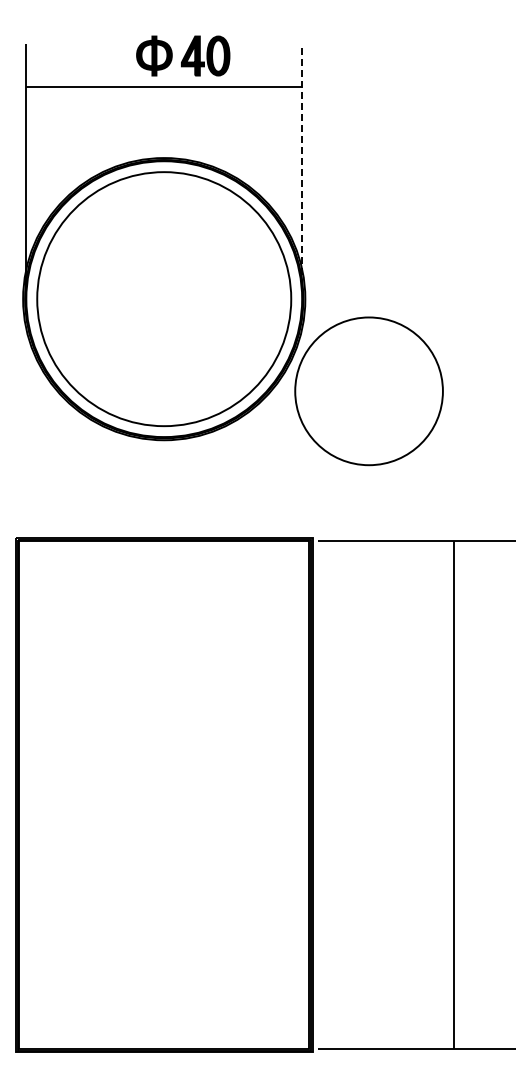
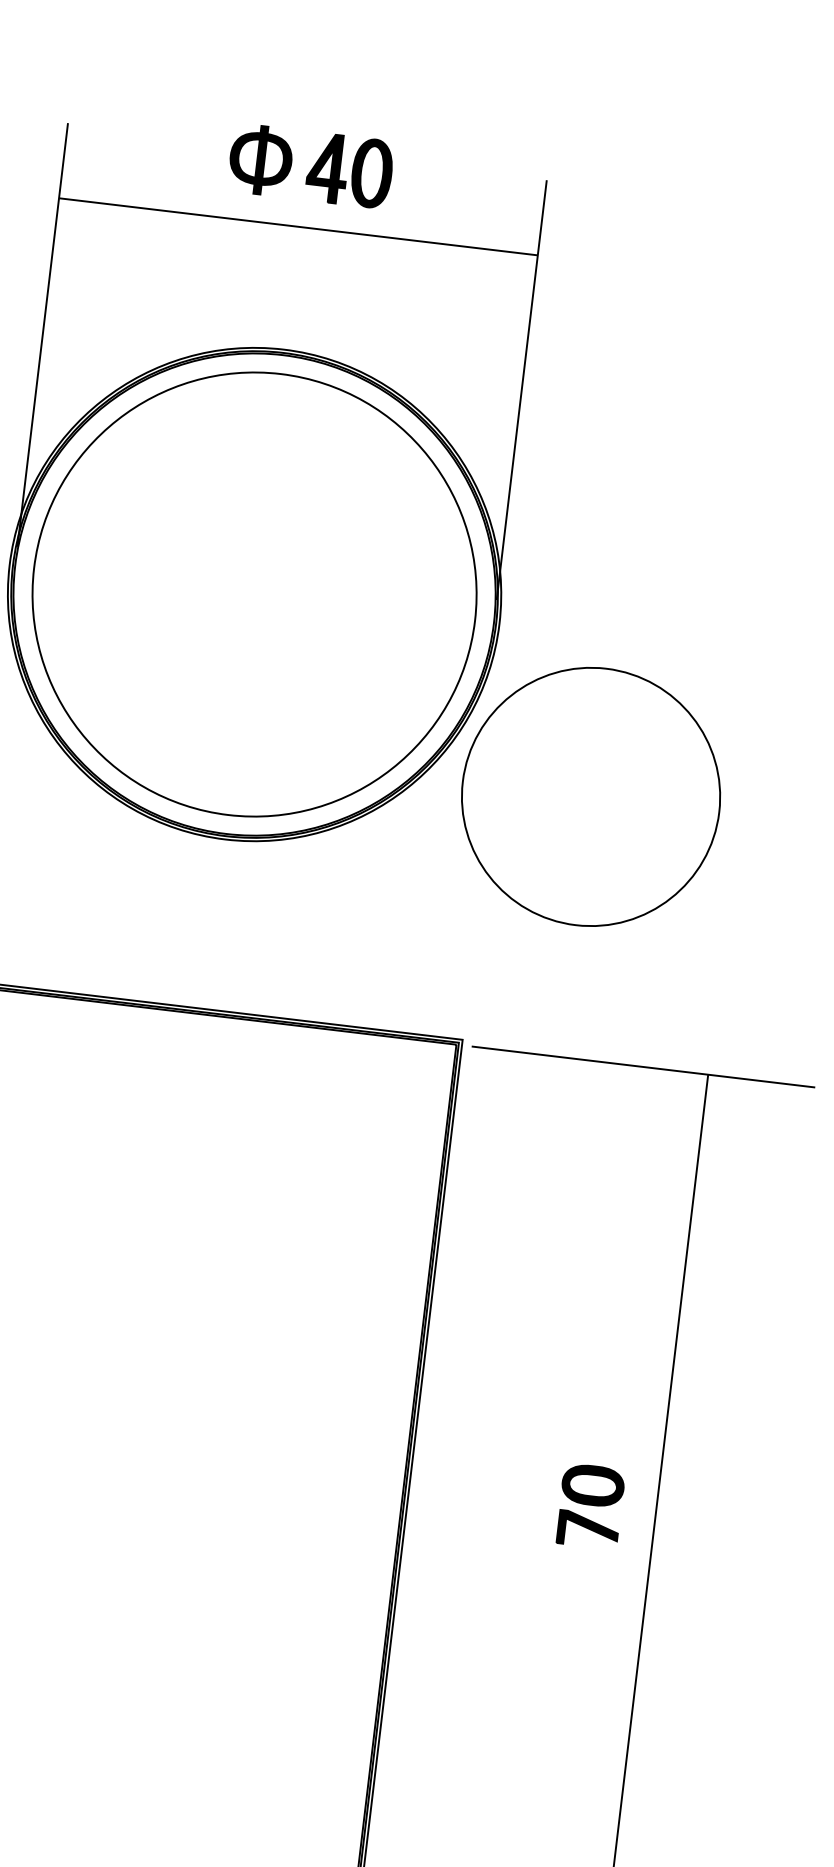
part: (183, 55) -> (311, 165), moved
line: (302, 164) -> (522, 389), dashed -> solid
part: (416, 794) -> (589, 1506), added

